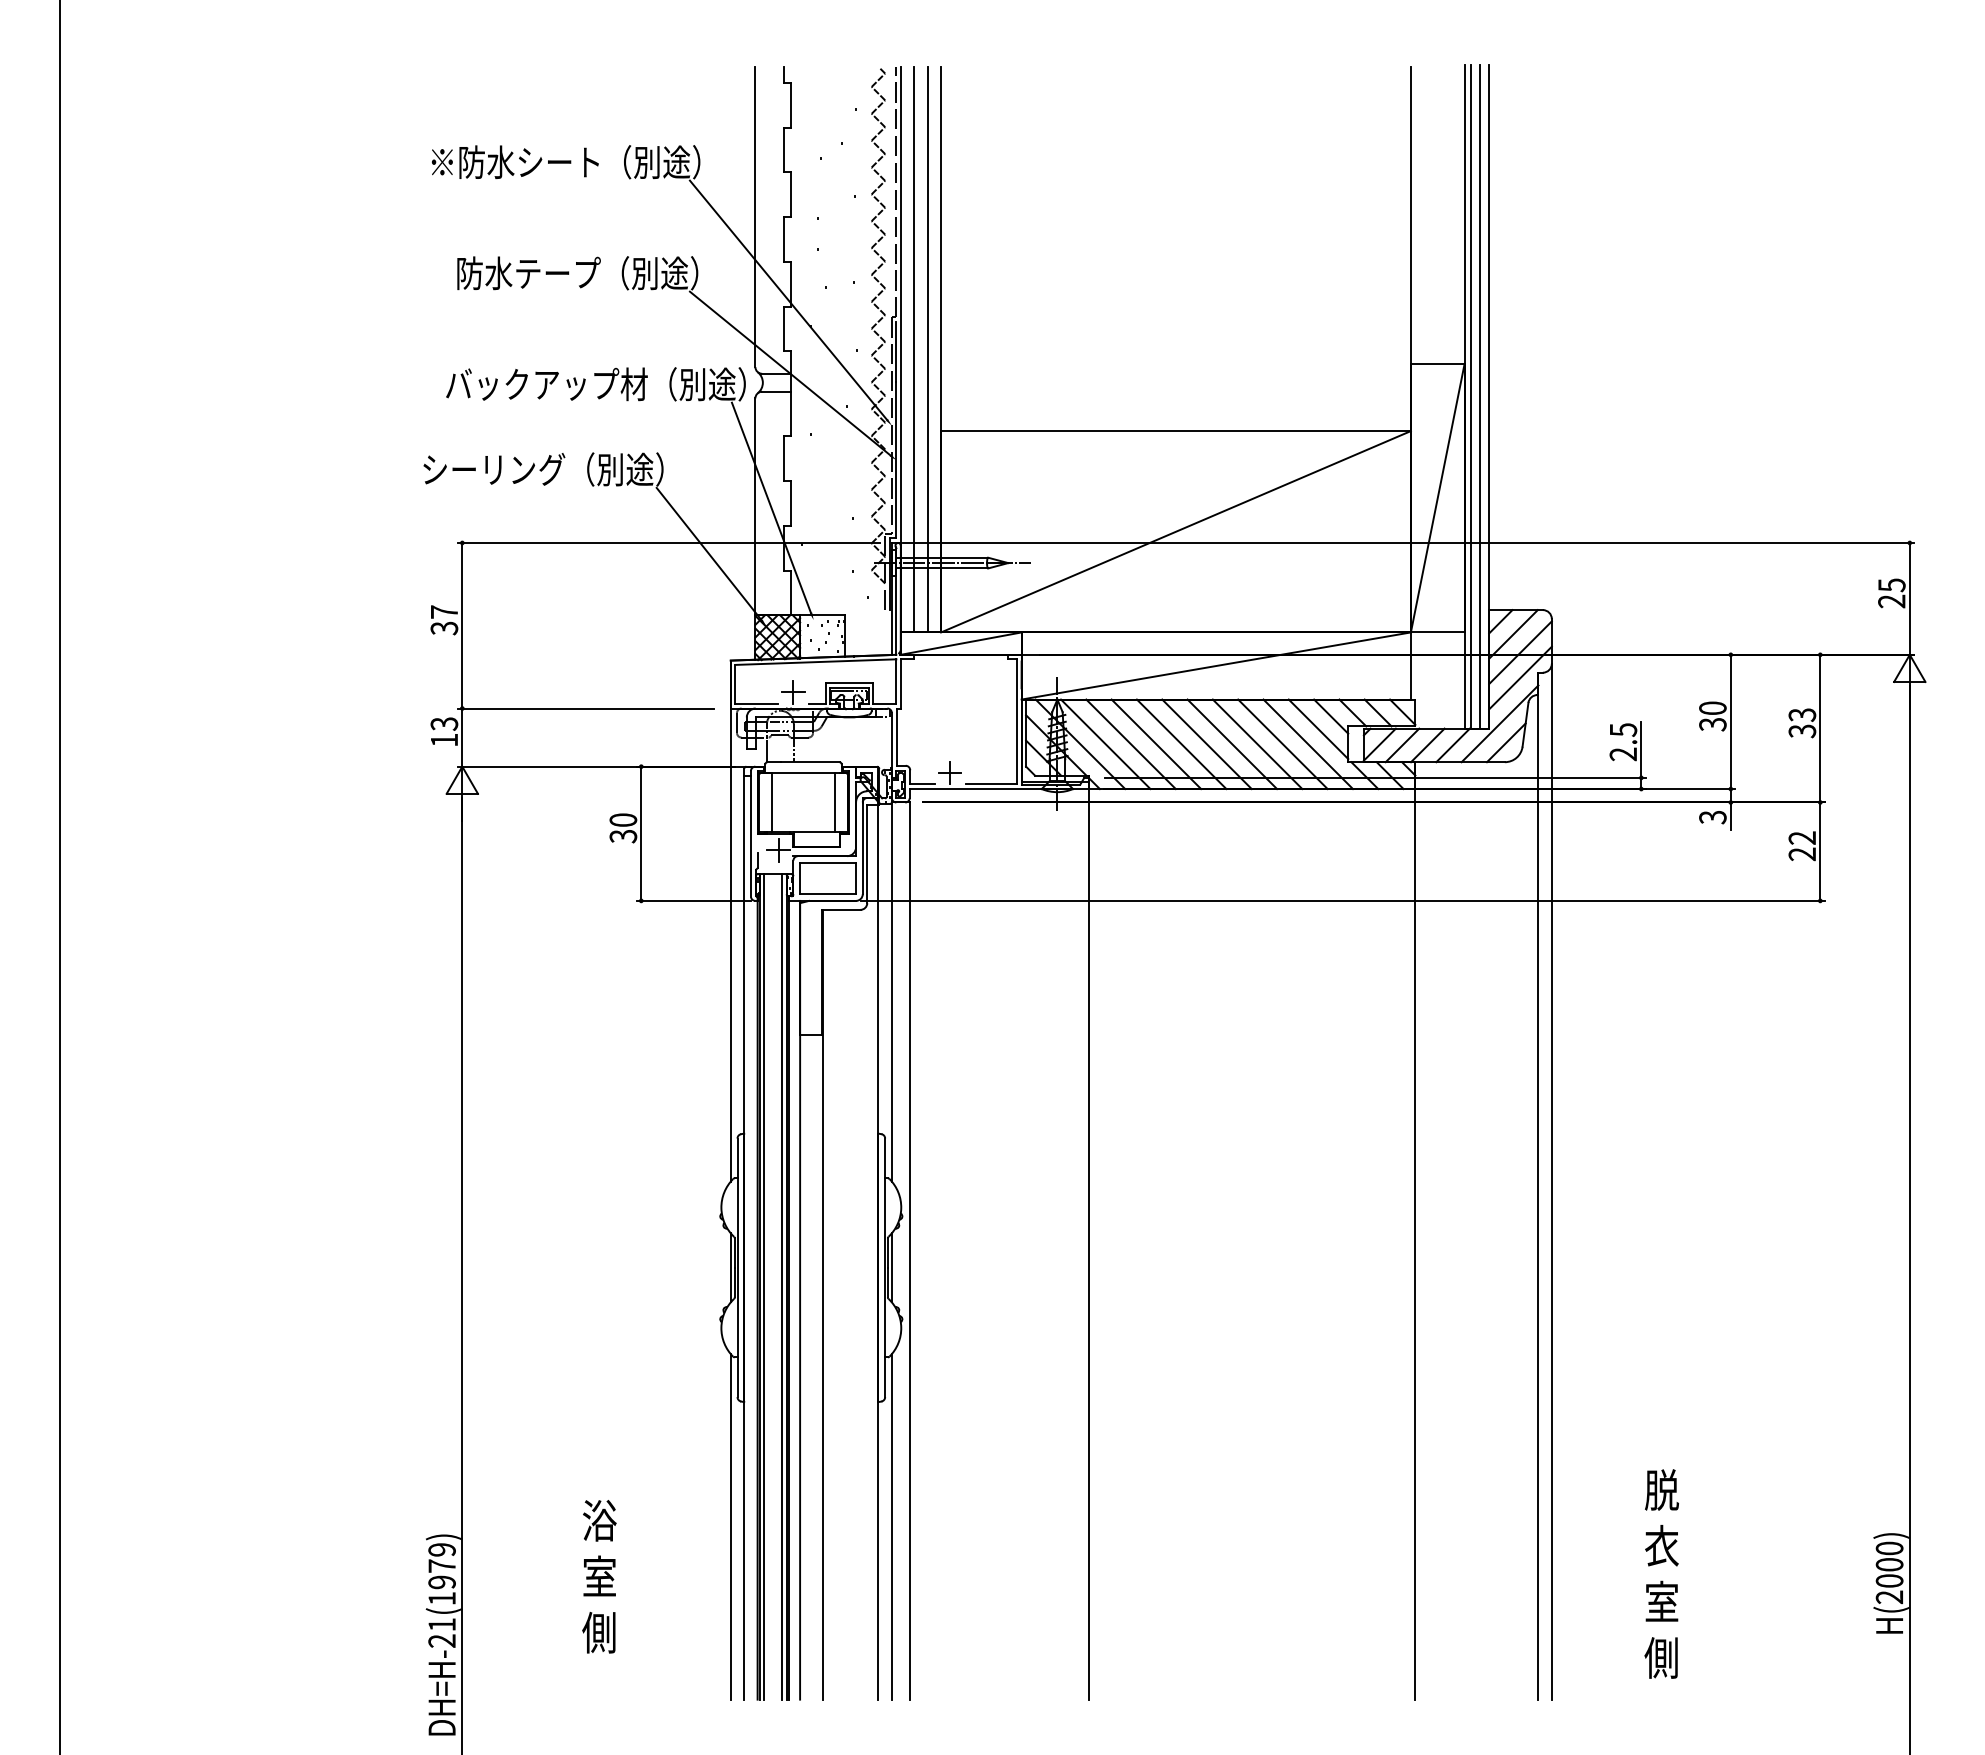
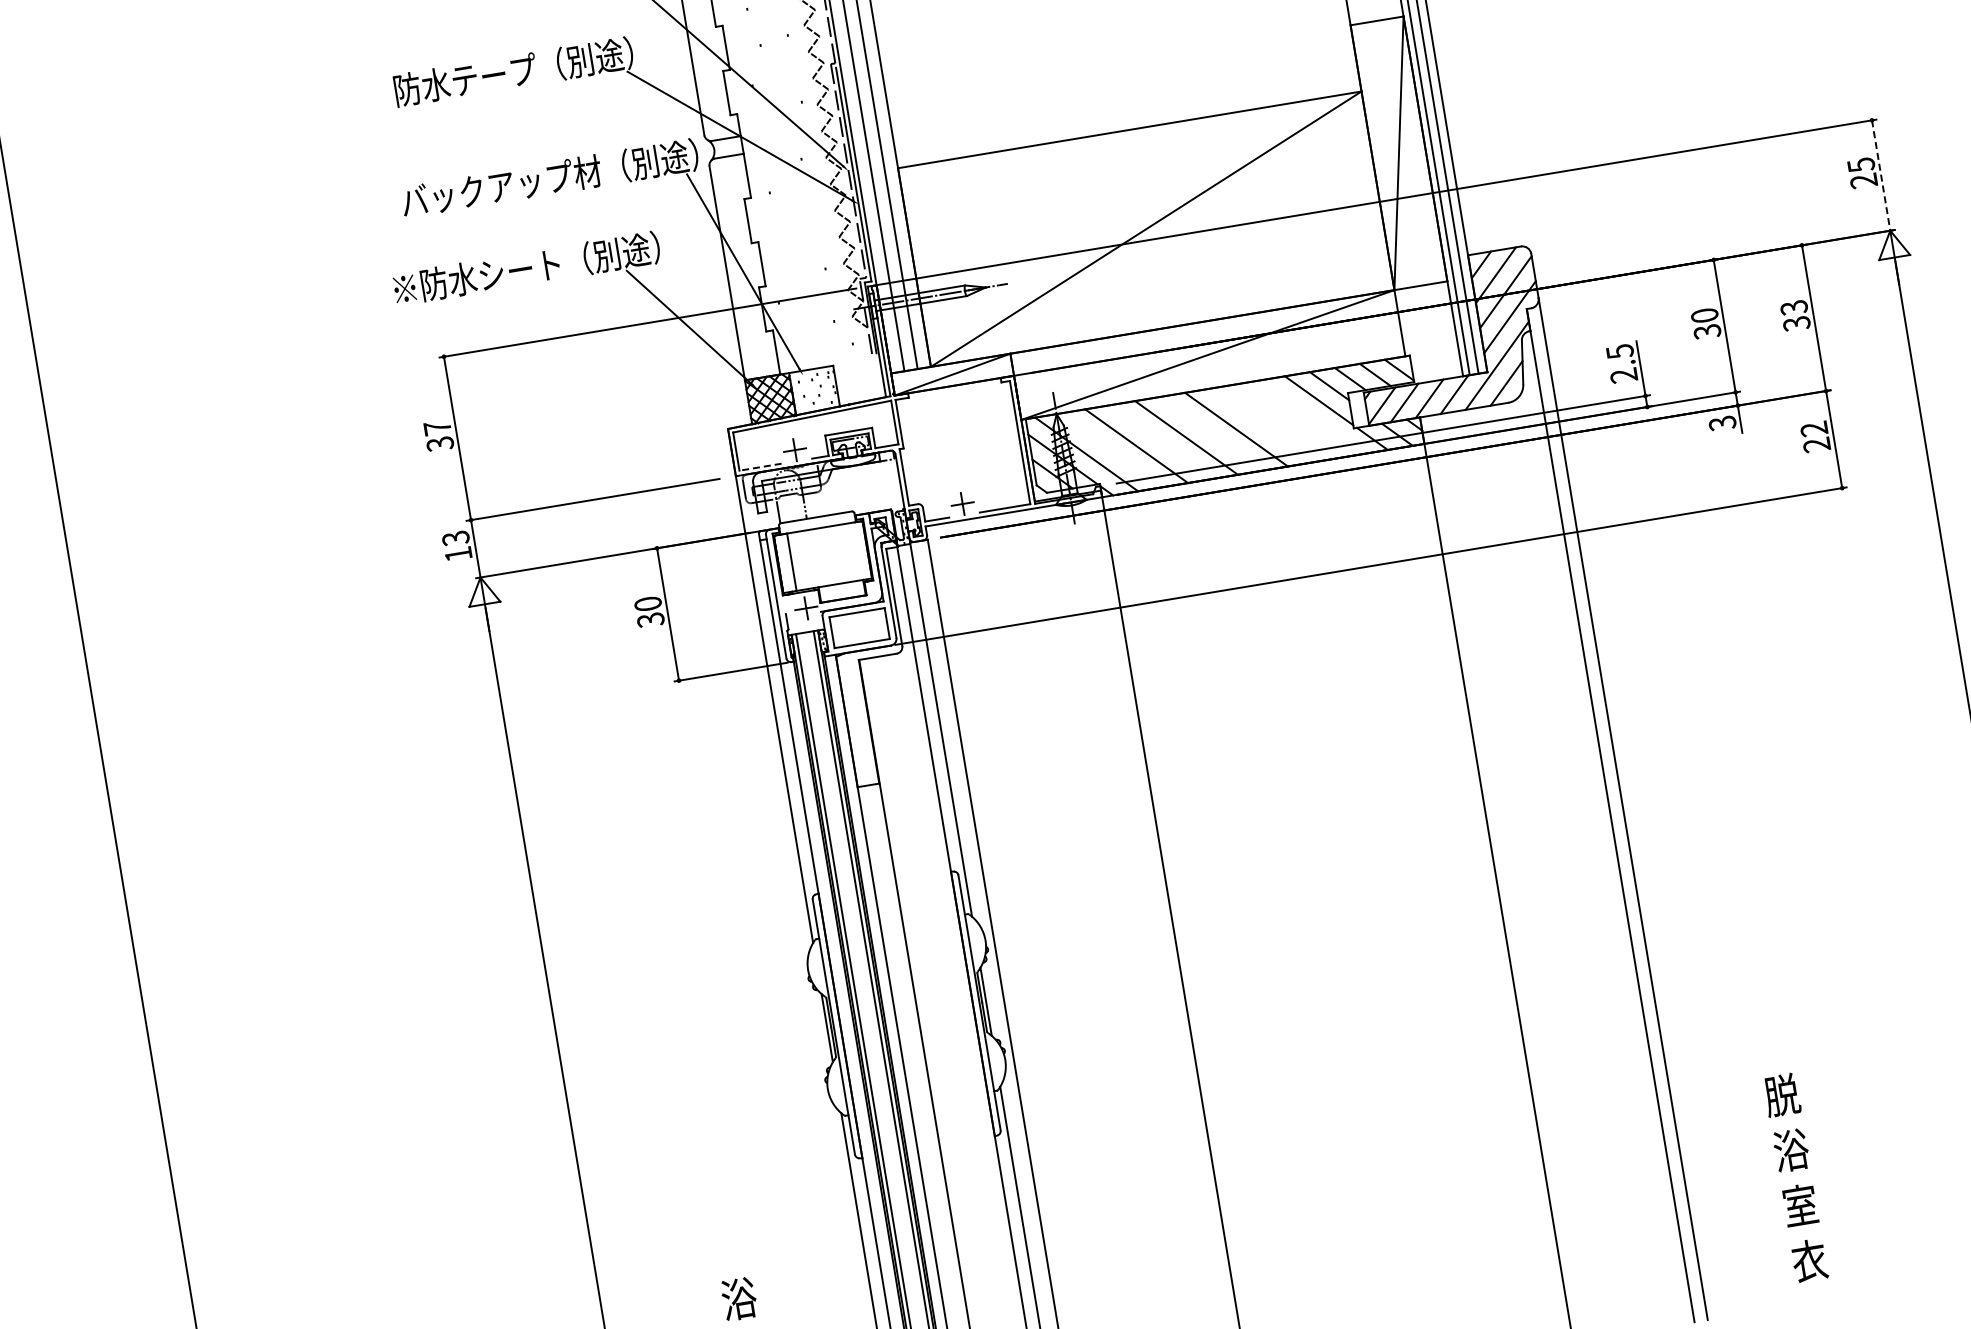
text: (557, 469) -> (525, 268), シーリング（別途） -> ※防水シート（別途）
line: (1909, 598) -> (1880, 175), solid -> dashed
line: (756, 703) -> (760, 467), solid -> dashed
line: (1105, 744) -> (1111, 450), removed
line: (1156, 744) -> (1161, 442), removed
line: (1206, 744) -> (1211, 434), removed
line: (1257, 744) -> (1261, 425), removed
line: (1282, 744) -> (1286, 421), removed
line: (1308, 744) -> (1311, 417), removed
line: (835, 802) -> (854, 551), removed
text: (1661, 1545) -> (1790, 1150), 衣 -> 浴
text: (1661, 1657) -> (1809, 1260), 側 -> 衣

